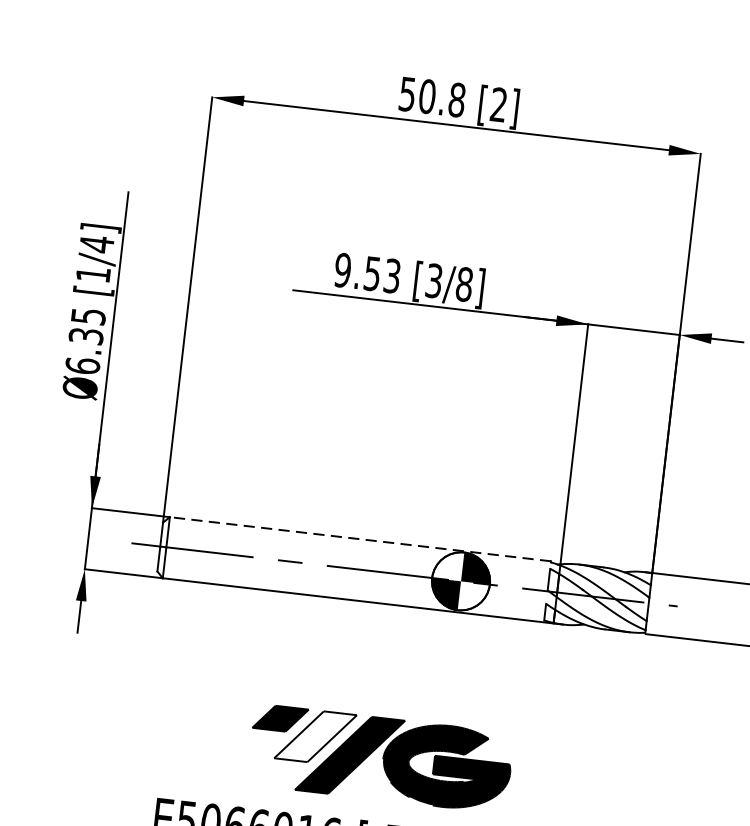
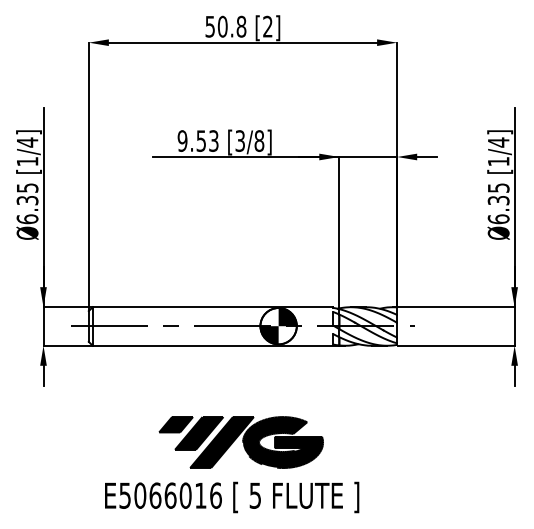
line: (359, 539) -> (212, 307), dashed -> solid
fill: (315, 736) -> (199, 433), added

